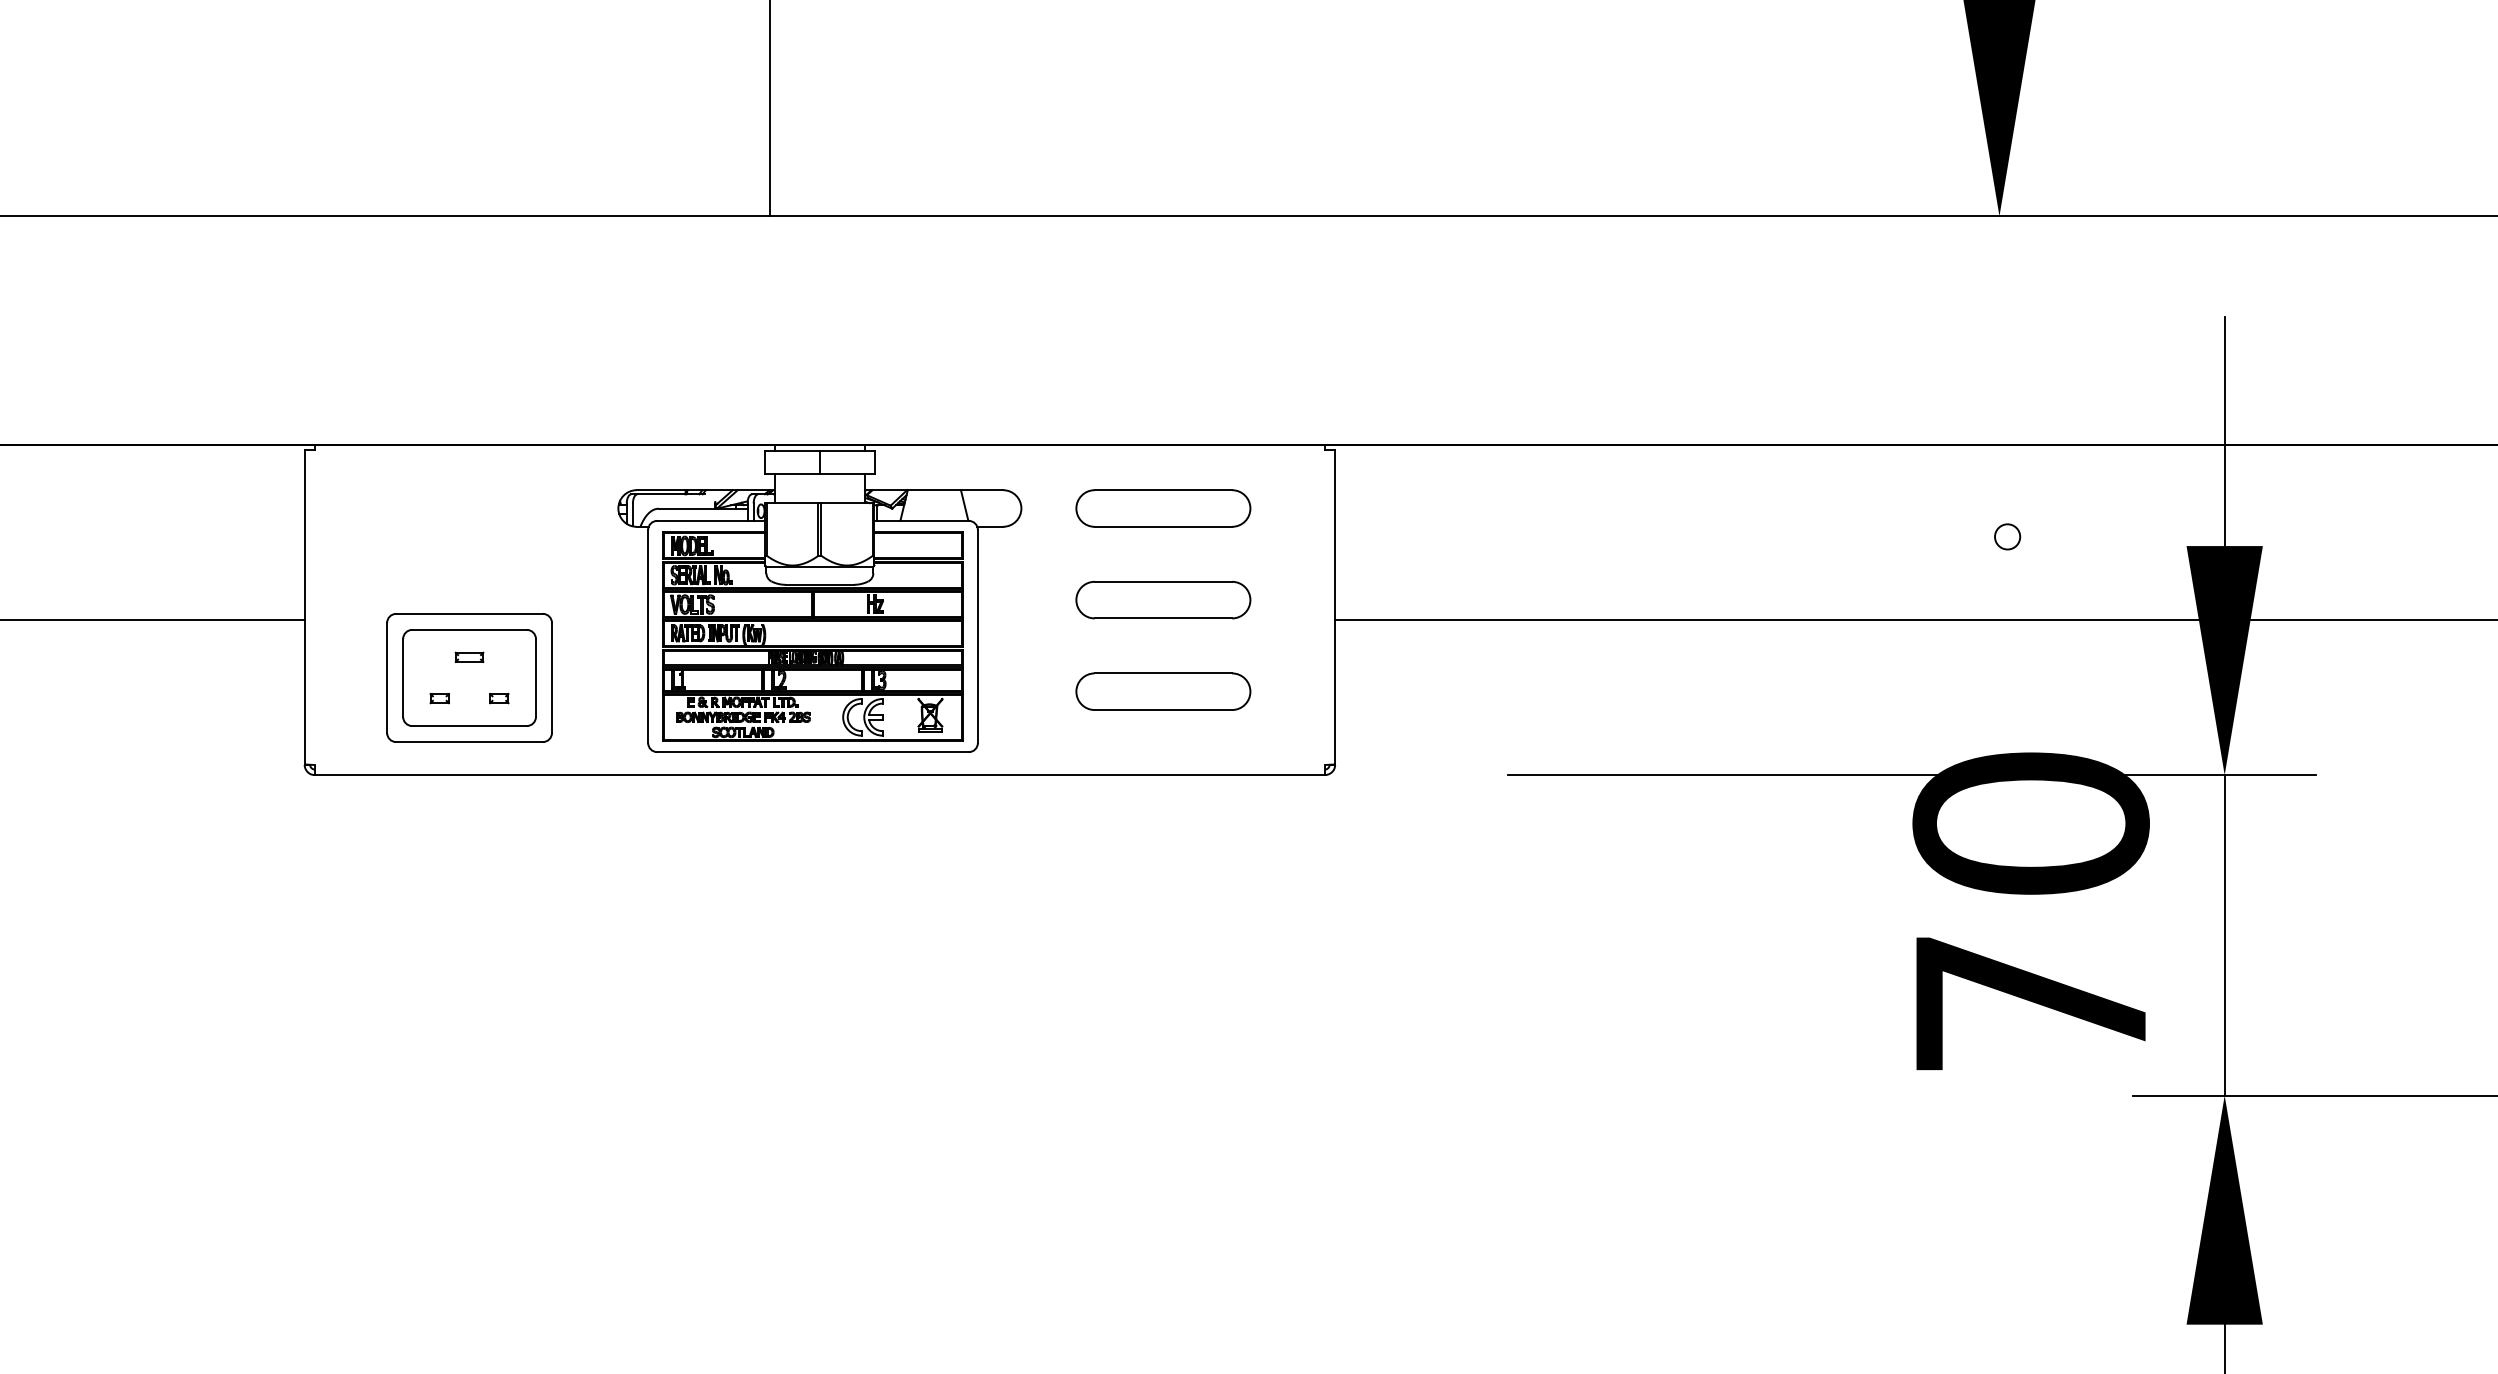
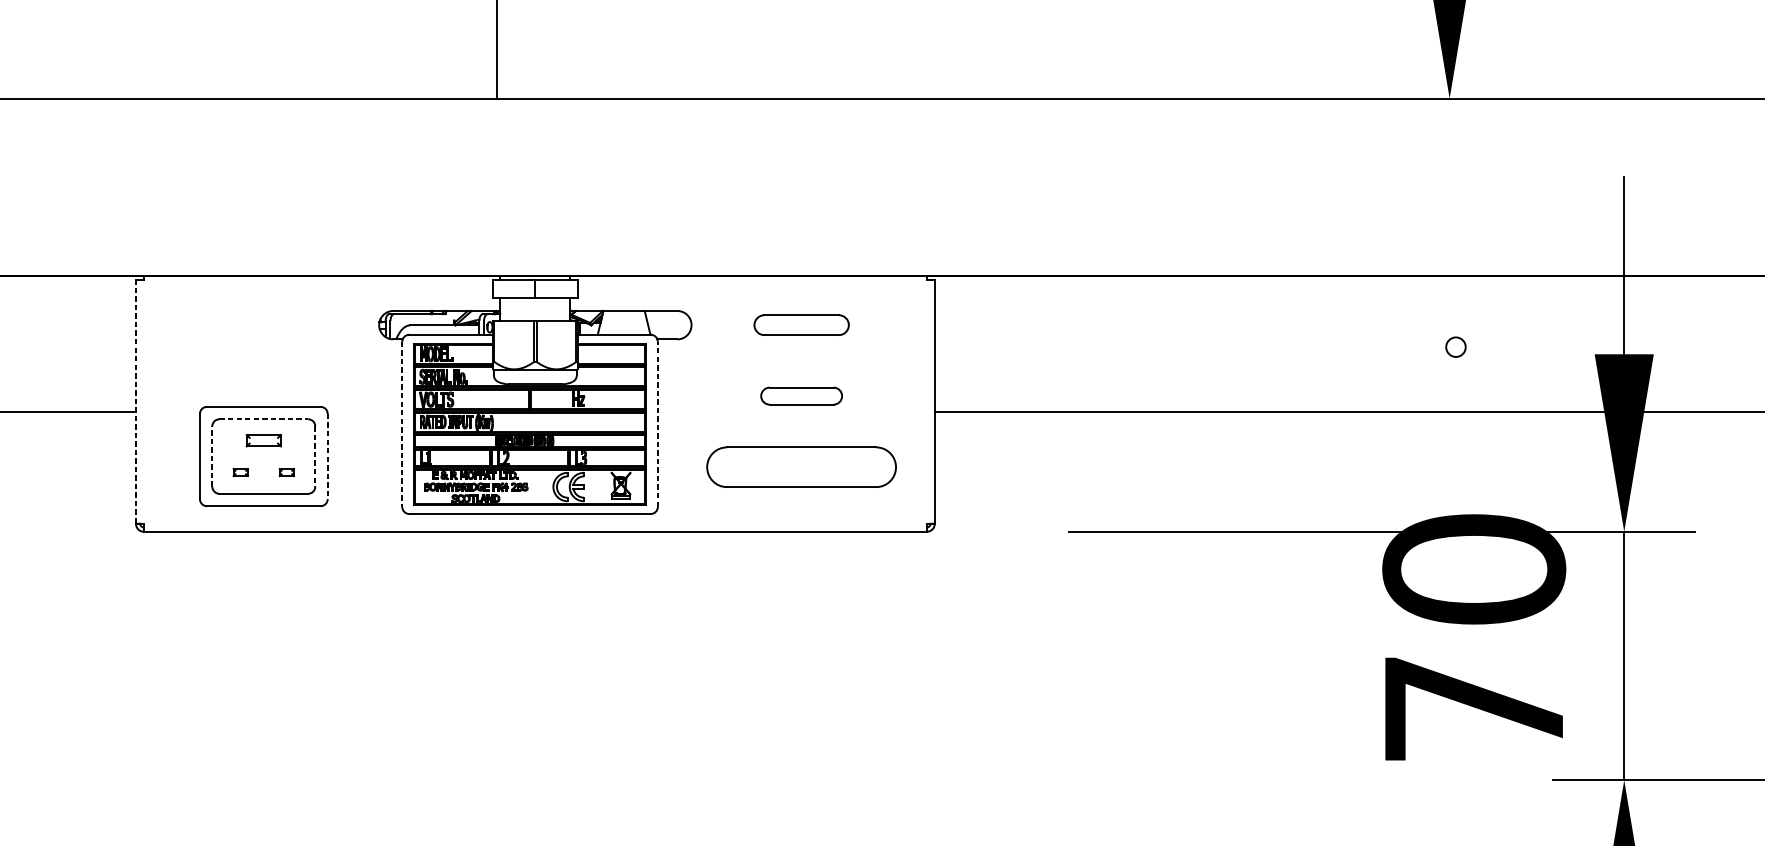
part: (1163, 508) -> (801, 325), size x0.7
part: (1163, 599) -> (801, 395), size x0.6
line: (304, 606) -> (135, 401), solid -> dashed
line: (470, 629) -> (264, 418), solid -> dashed
line: (977, 636) -> (657, 424), solid -> dashed
line: (648, 637) -> (402, 425), solid -> dashed
part: (469, 656) -> (263, 439), size x1.6
line: (403, 677) -> (212, 456), solid -> dashed
line: (535, 677) -> (314, 456), solid -> dashed
line: (552, 677) -> (328, 456), solid -> dashed
part: (1163, 691) -> (801, 467), size x1.4

